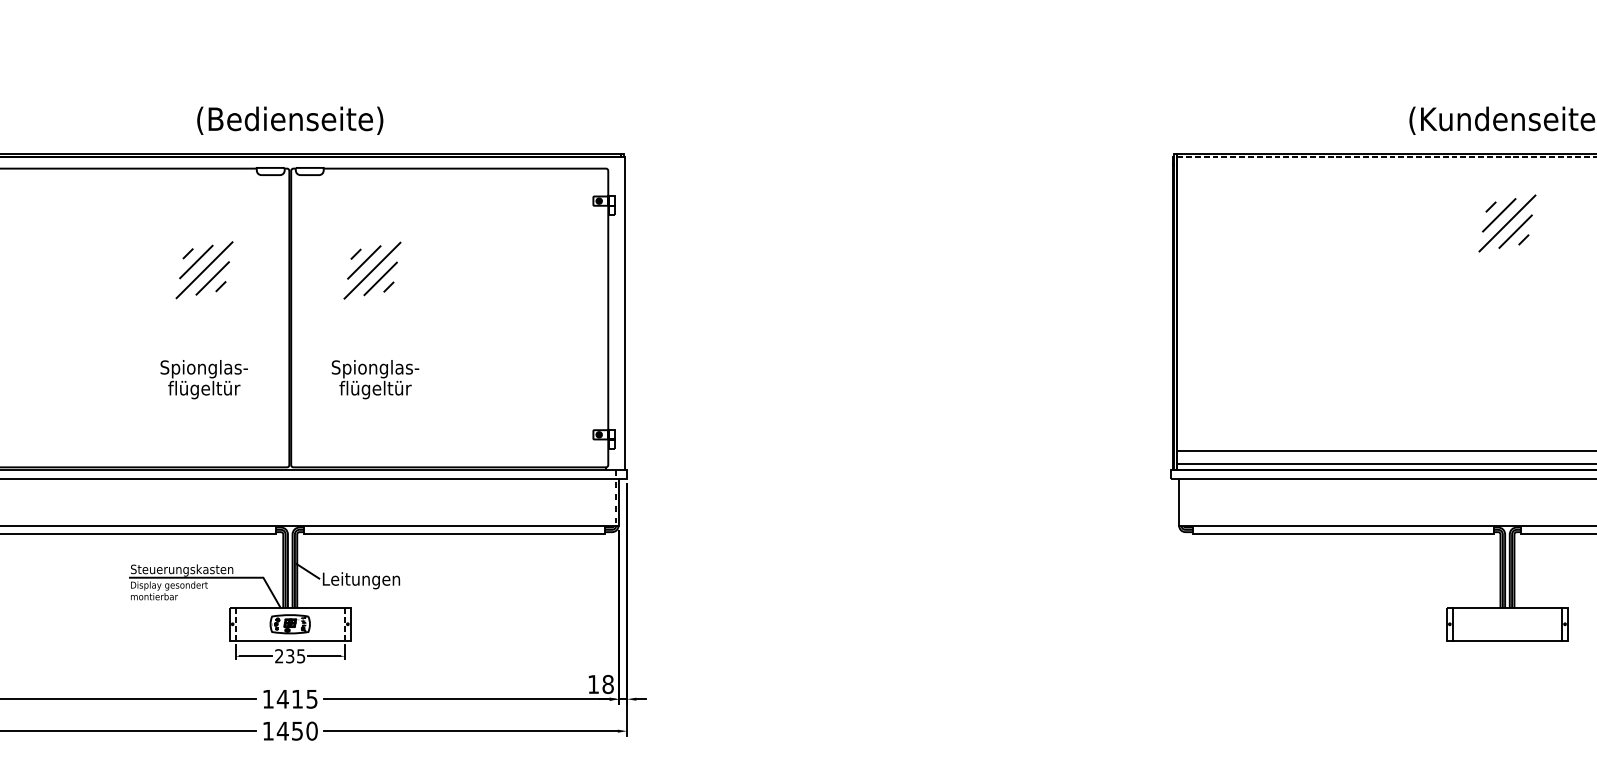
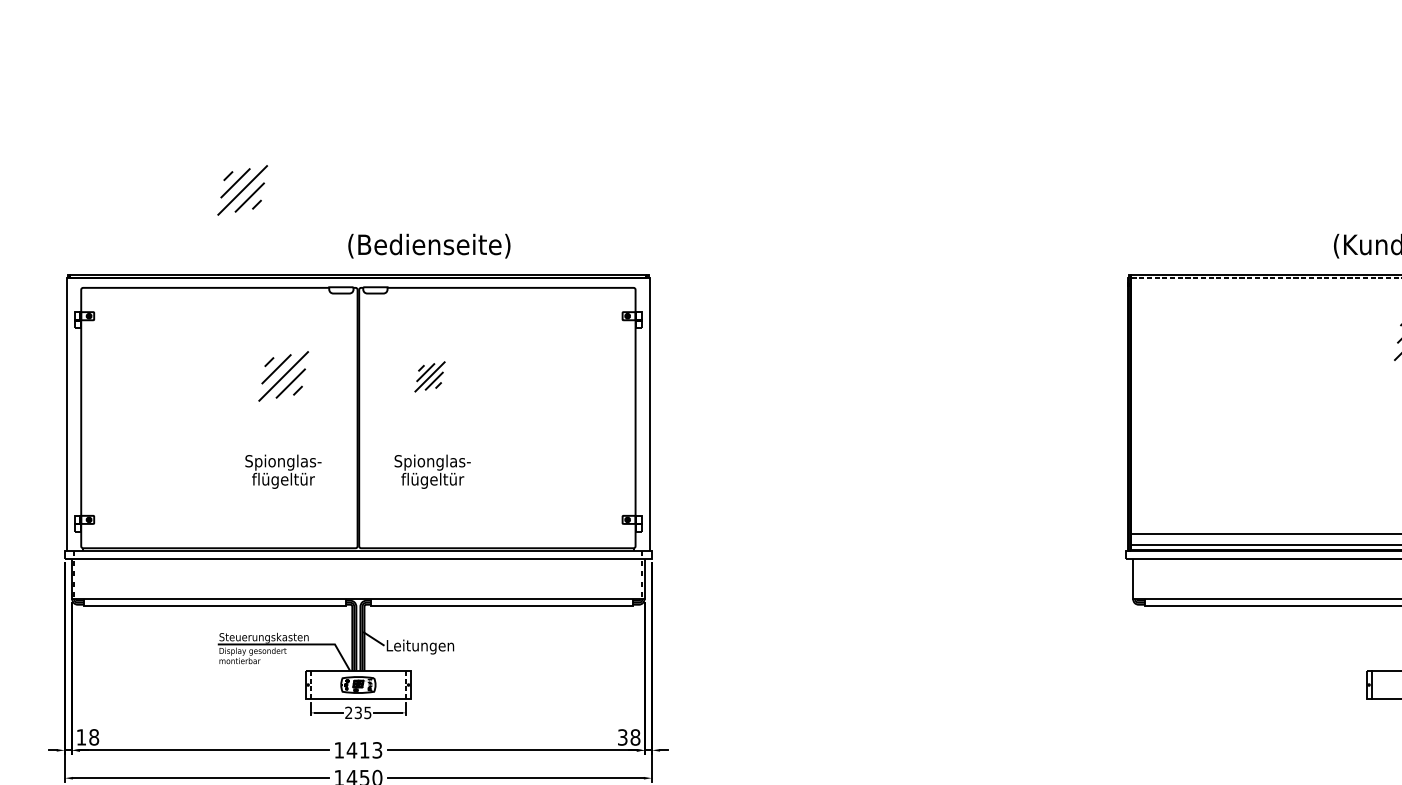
part: (157, 56) -> (242, 190), added
text: (290, 120) -> (429, 245), moved
part: (371, 270) -> (429, 376), size x0.6
text: (593, 684) -> (622, 737), 18 -> 38
text: (312, 698) -> (377, 749), 1415 -> 1413

